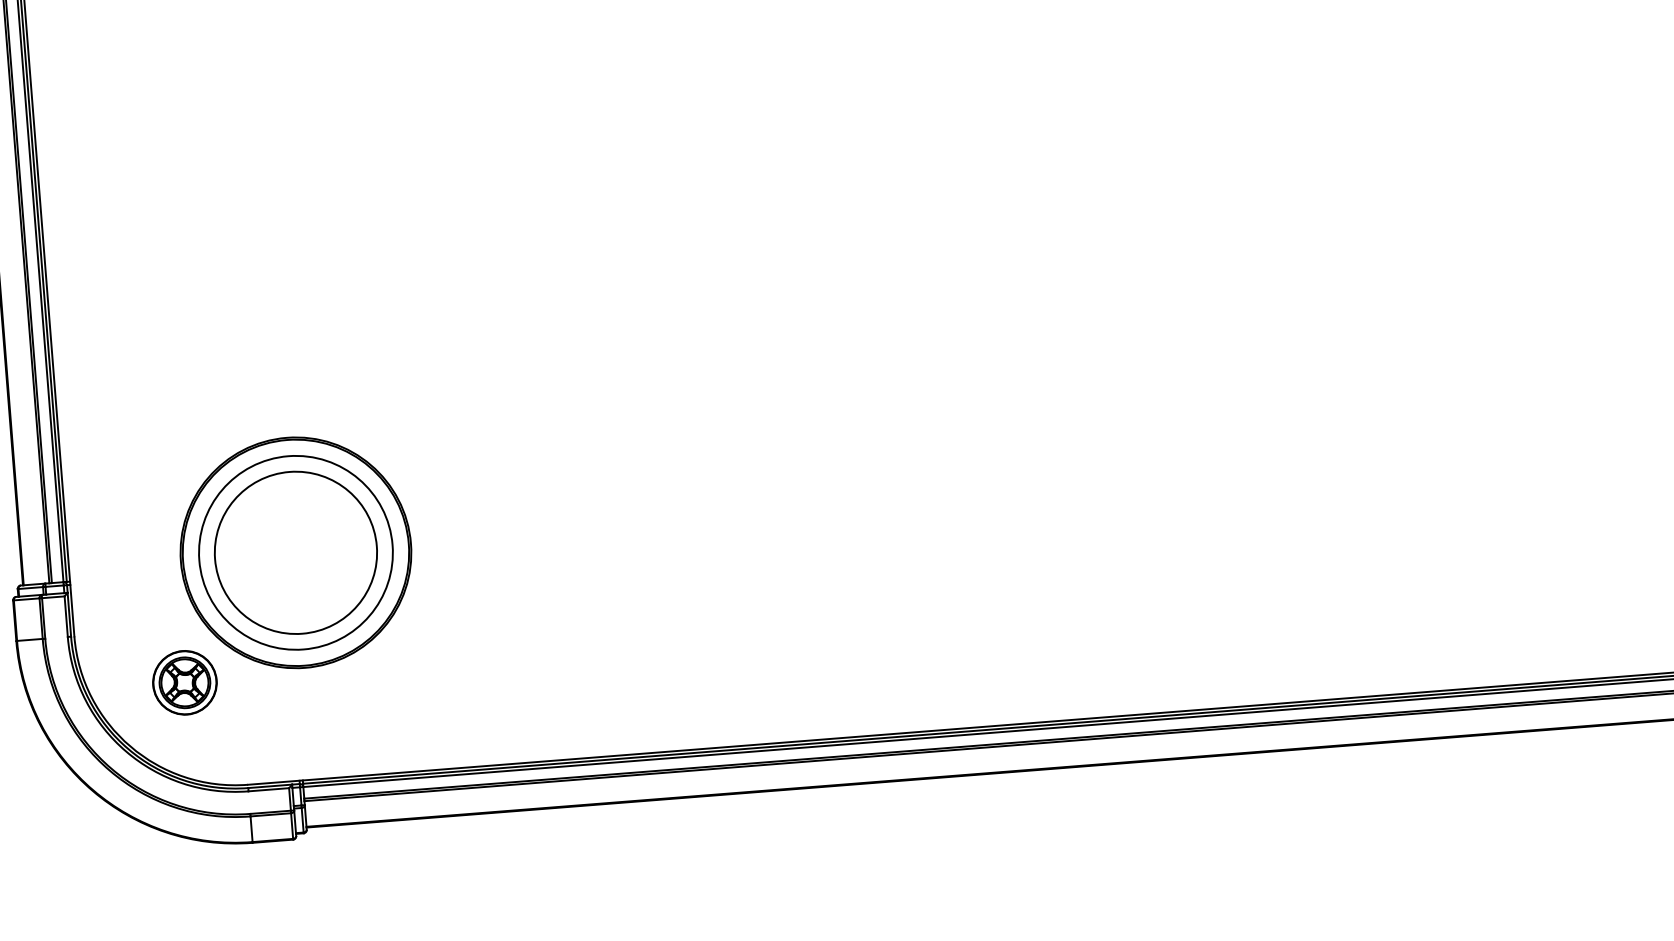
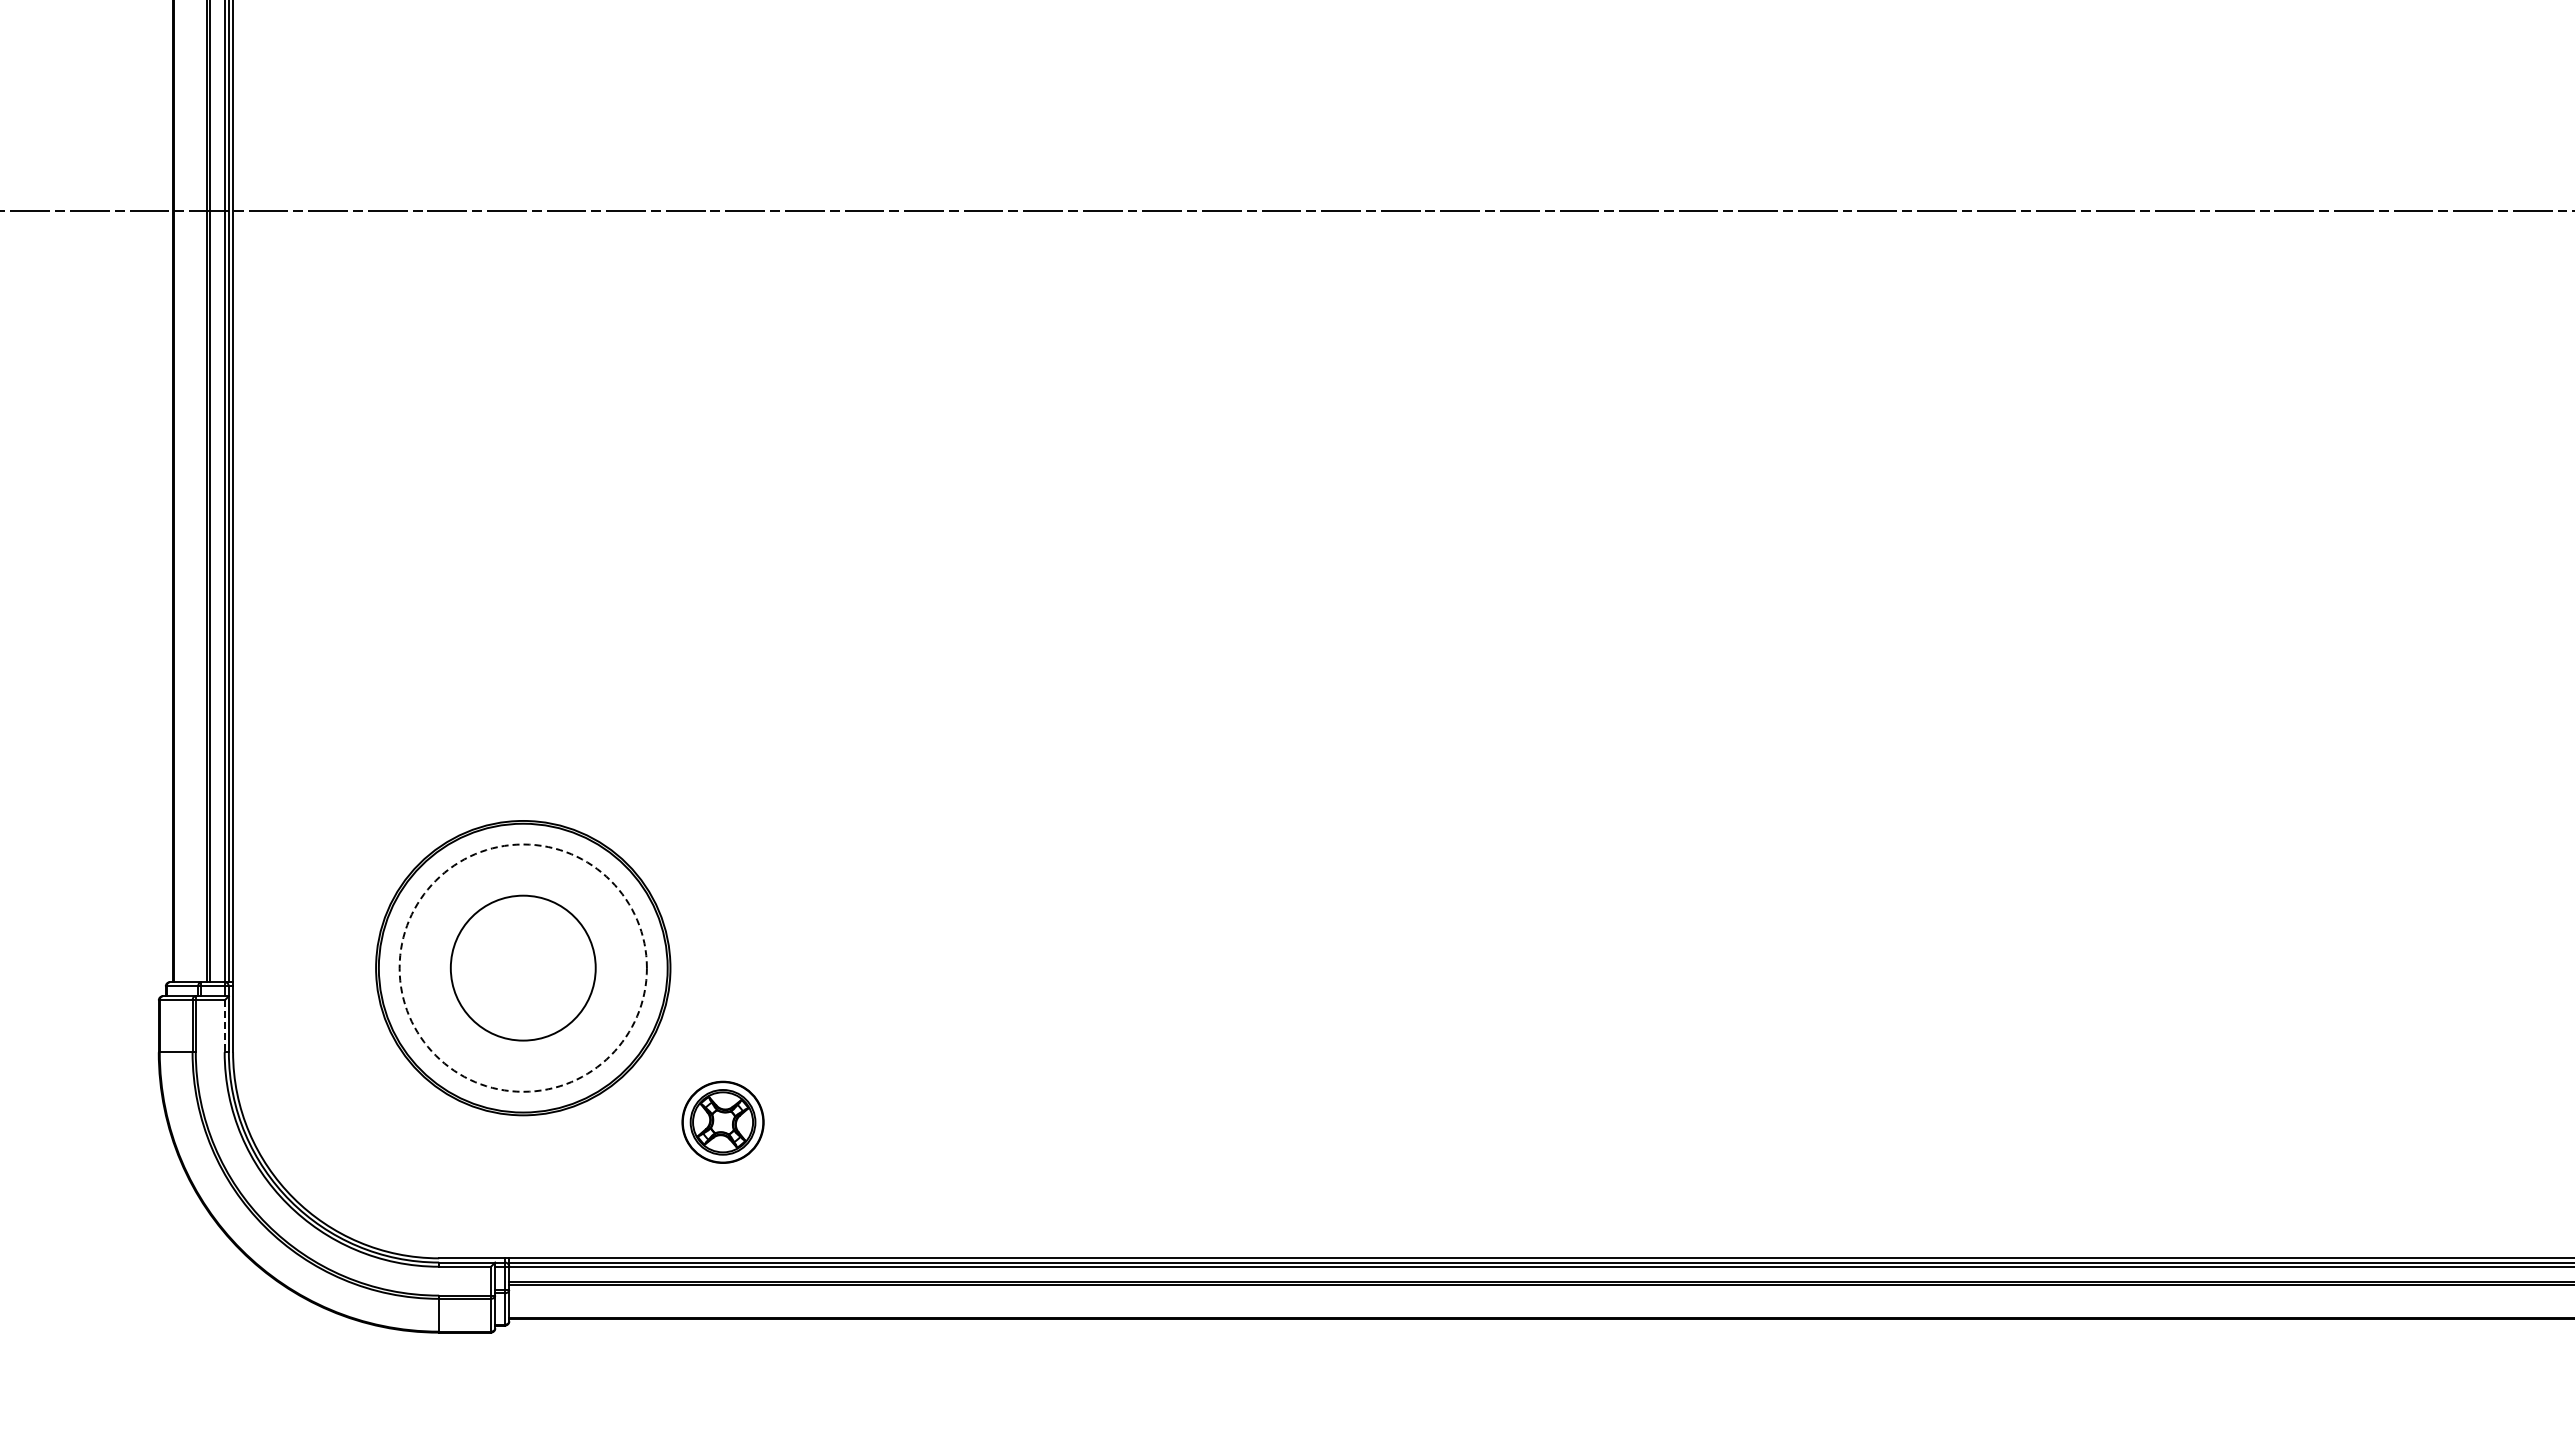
circle: (295, 552) -> (522, 967), size x0.7
circle: (295, 552) -> (522, 967), solid -> dashed
line: (66, 616) -> (224, 1026), solid -> dashed
part: (184, 682) -> (722, 1121), moved

